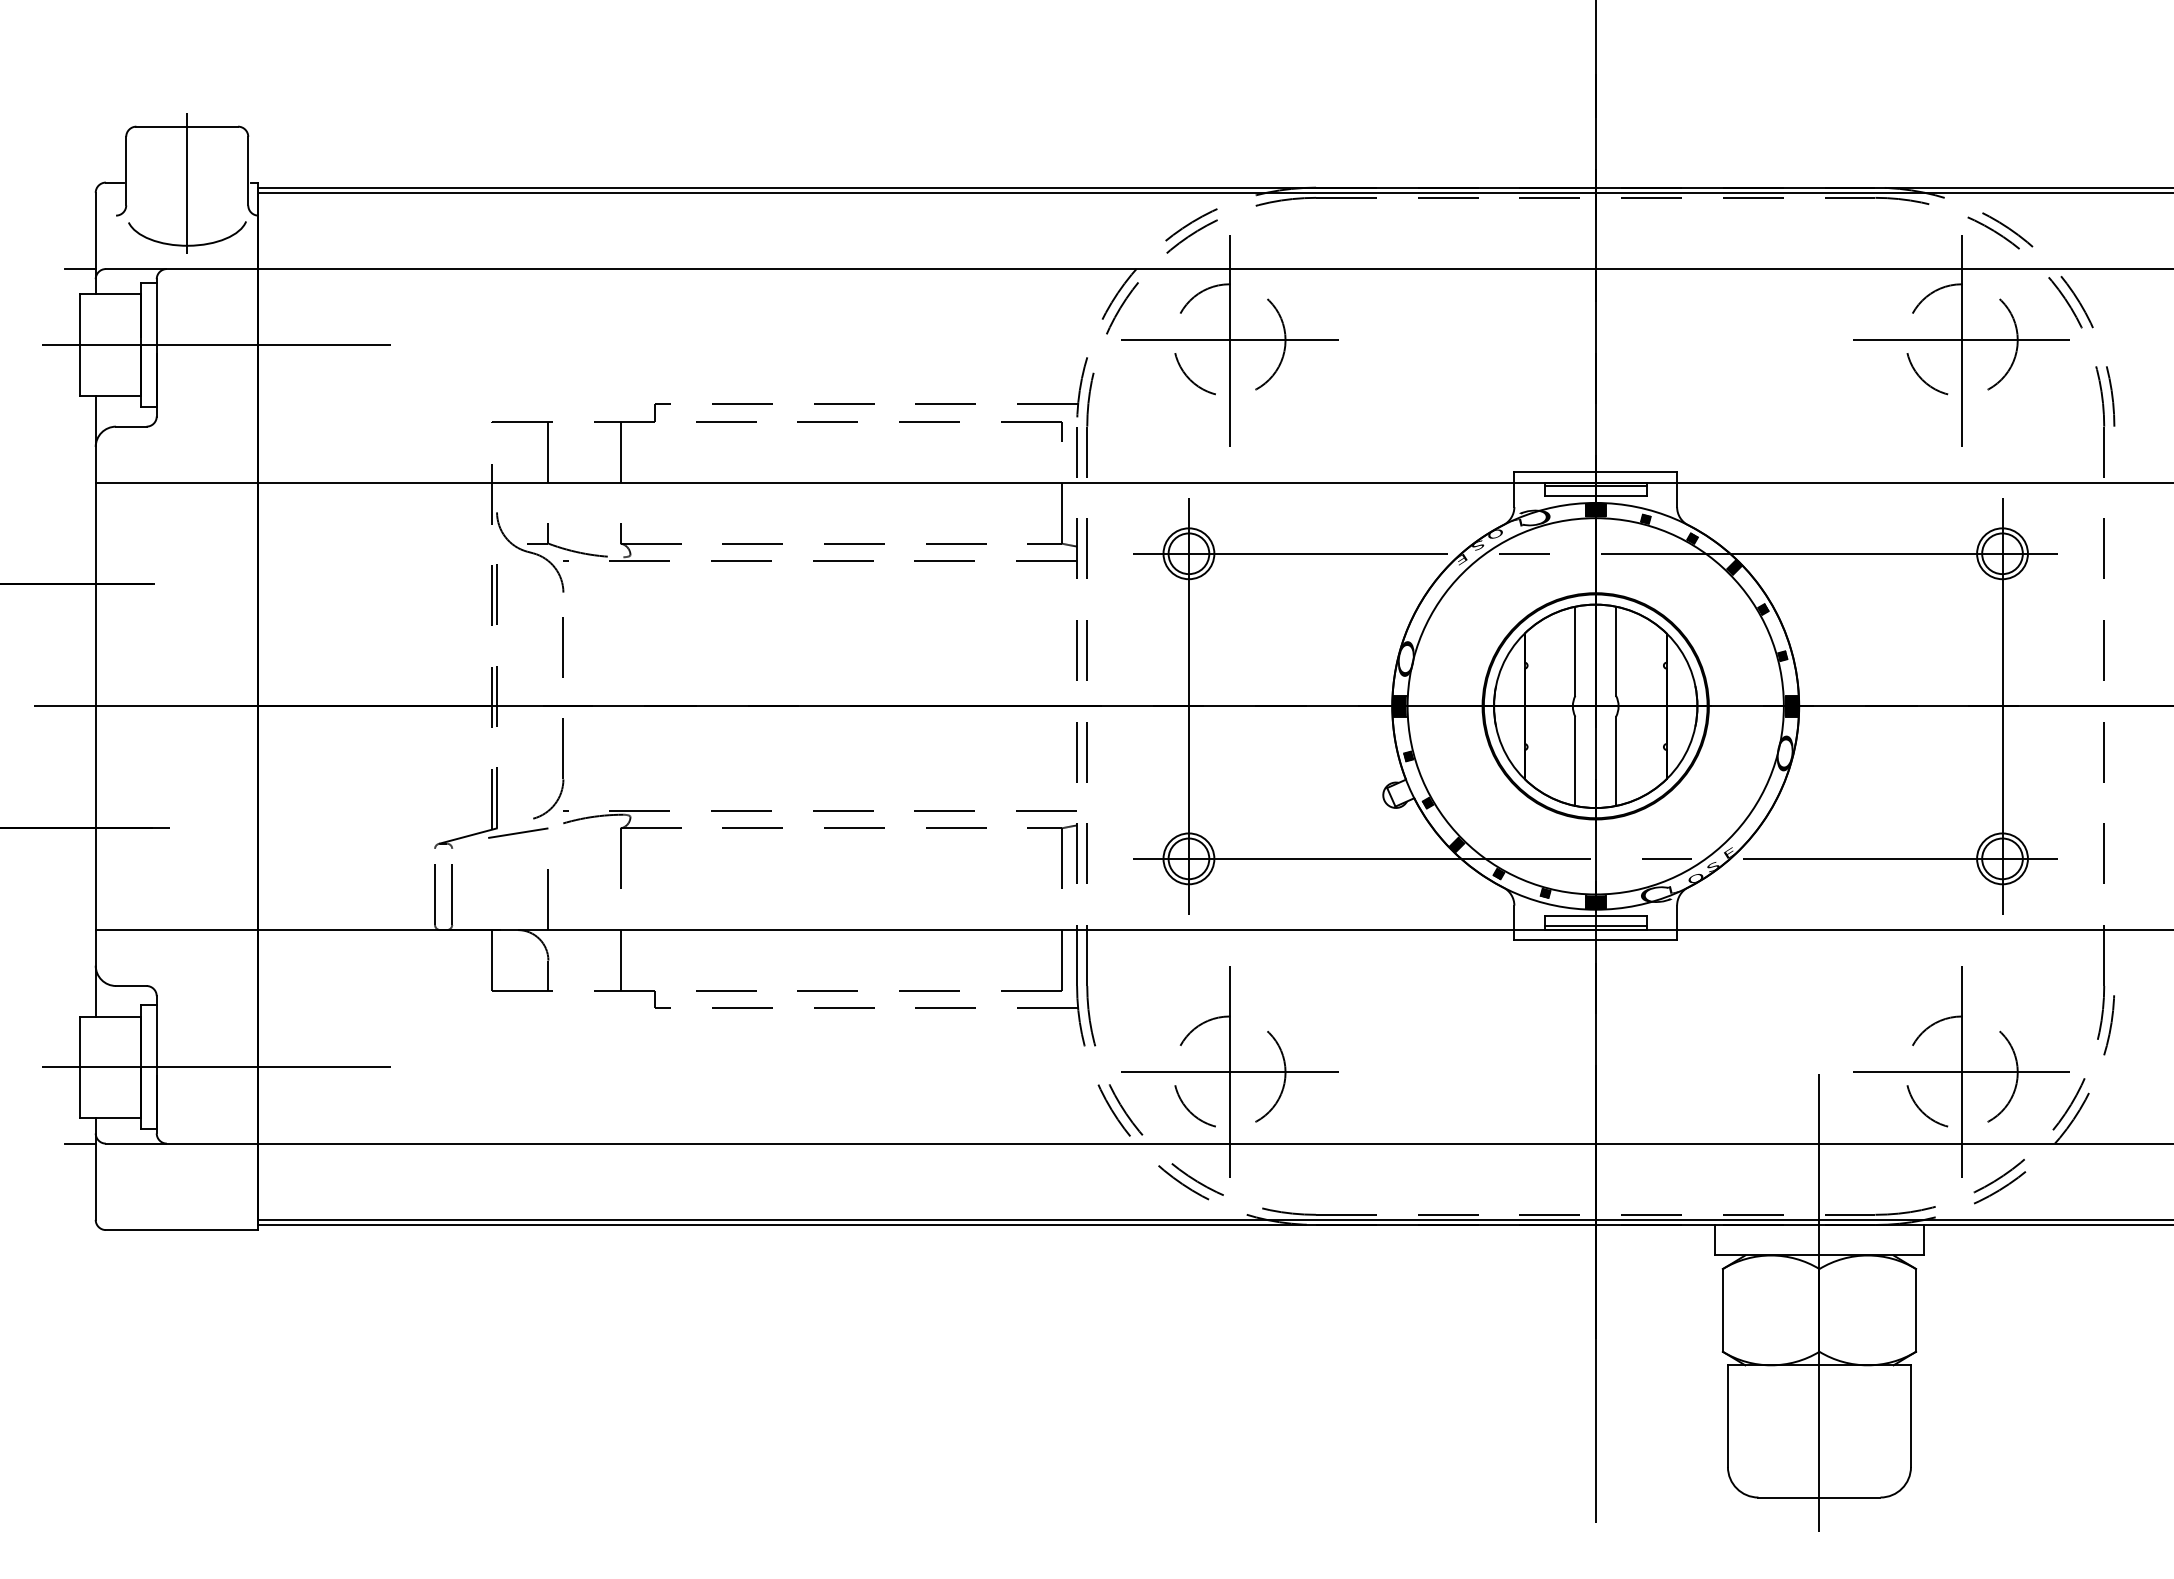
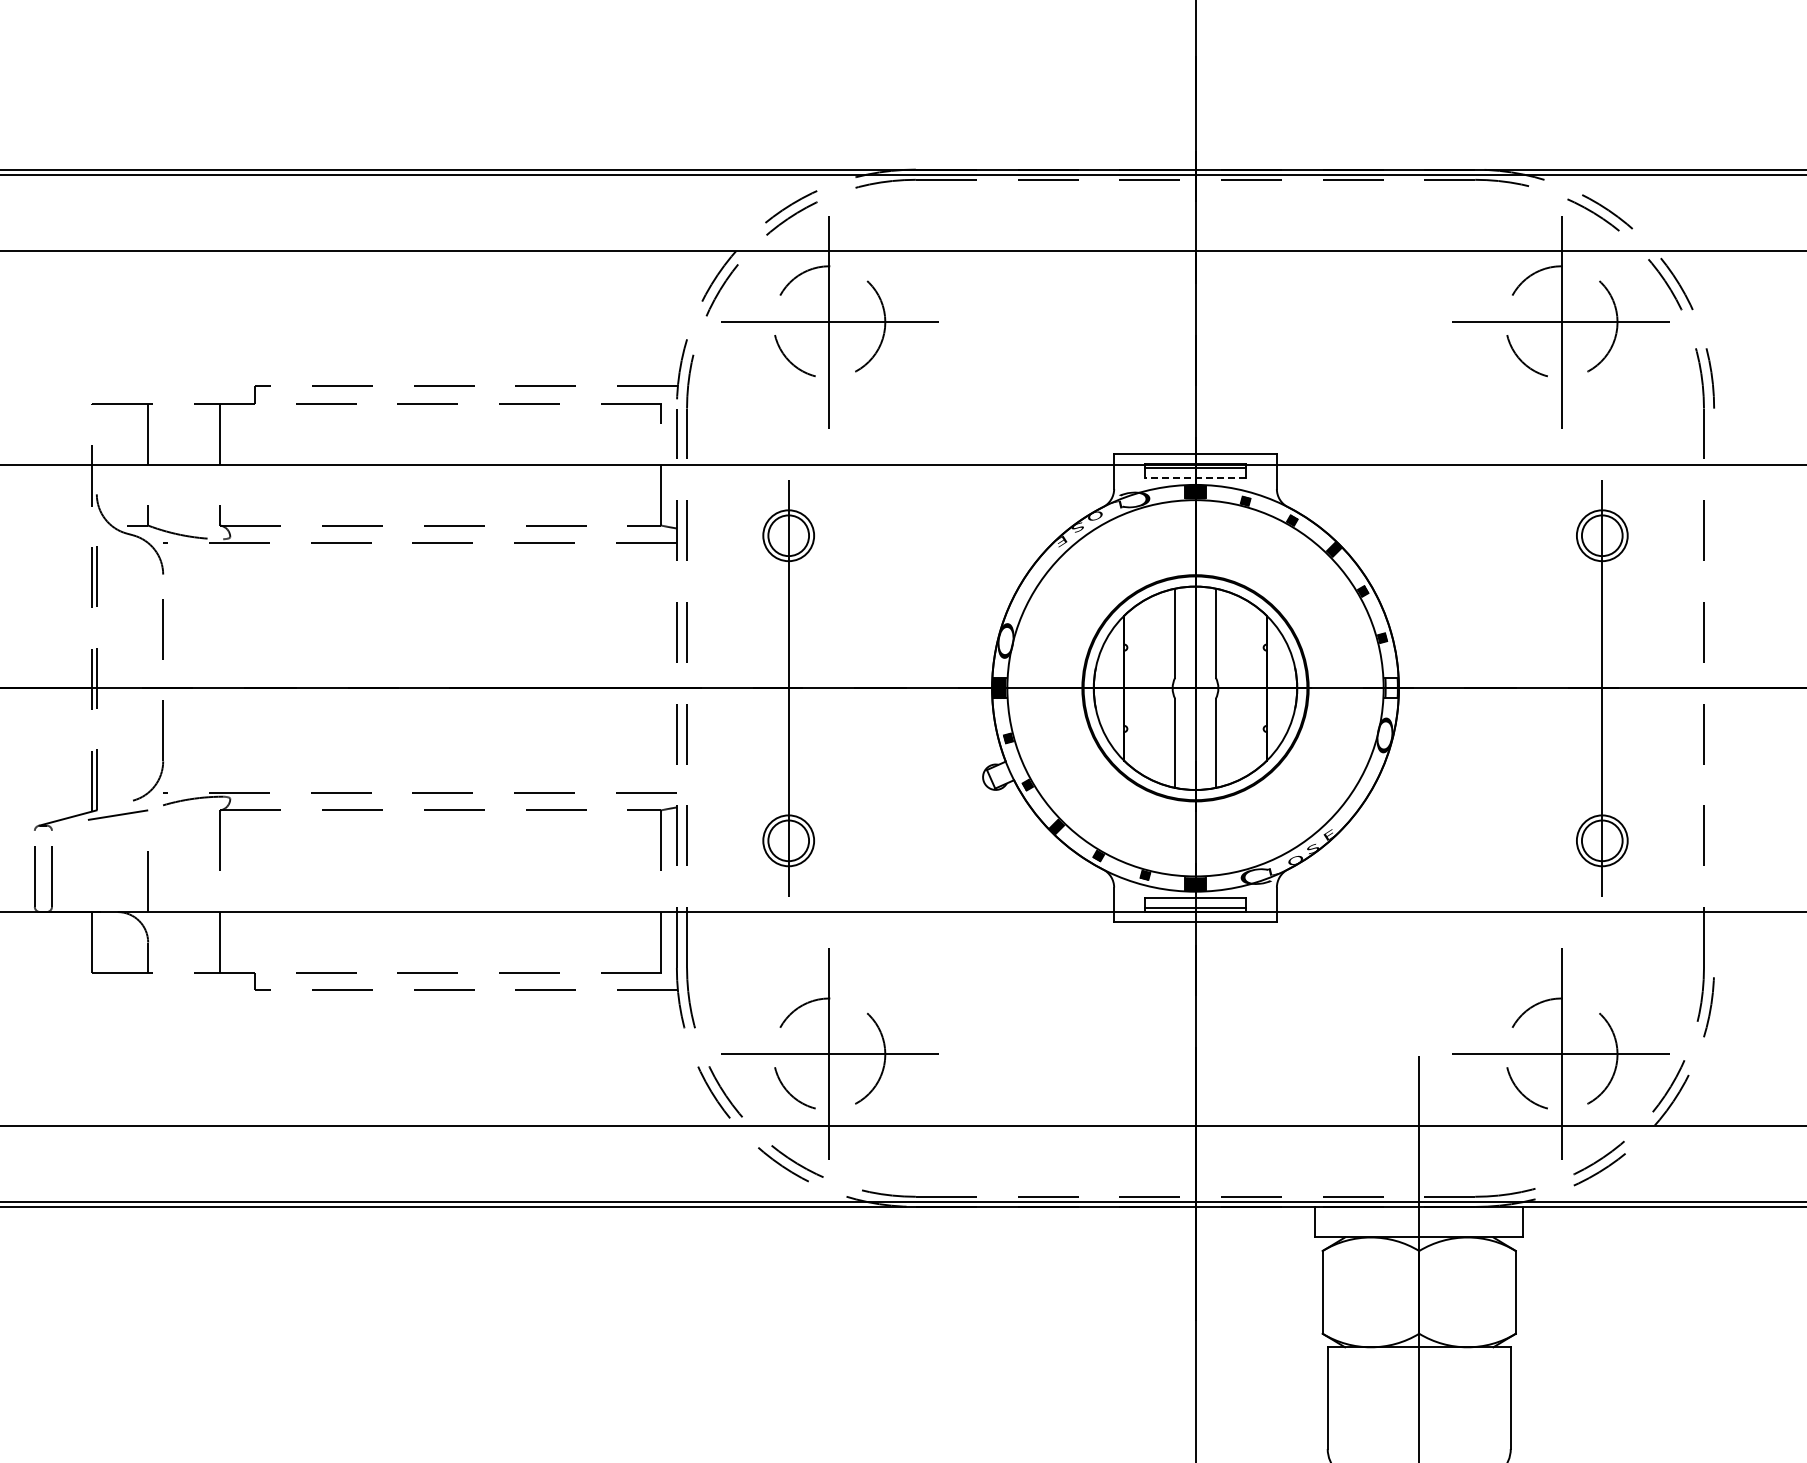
line: (1595, 496) -> (1195, 478), solid -> dashed
line: (1595, 553) -> (1195, 535), removed
hatch: (1791, 706) -> (1391, 688), removed
line: (1595, 858) -> (1195, 840), removed

